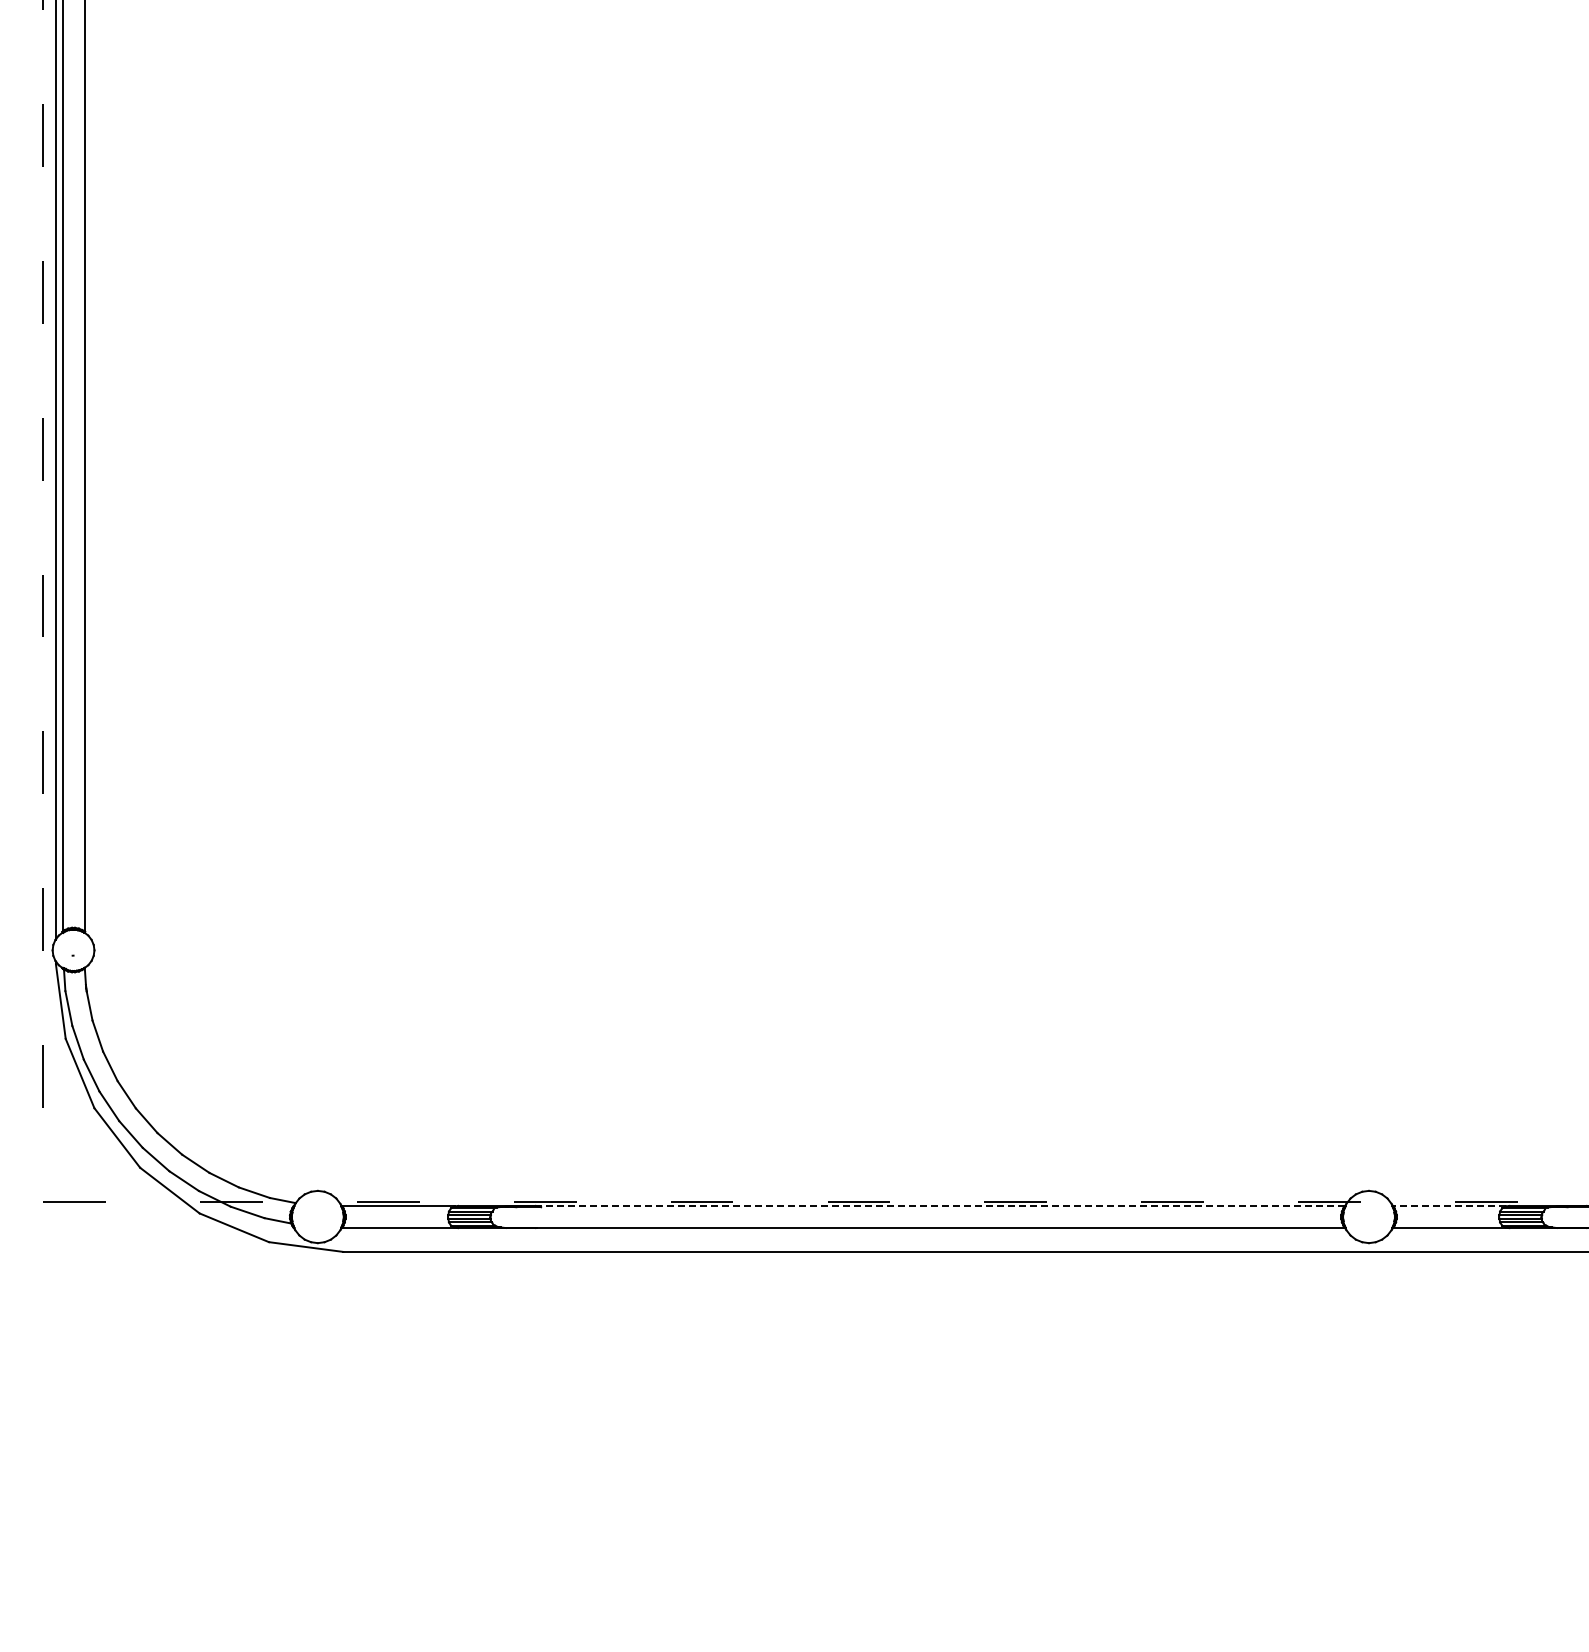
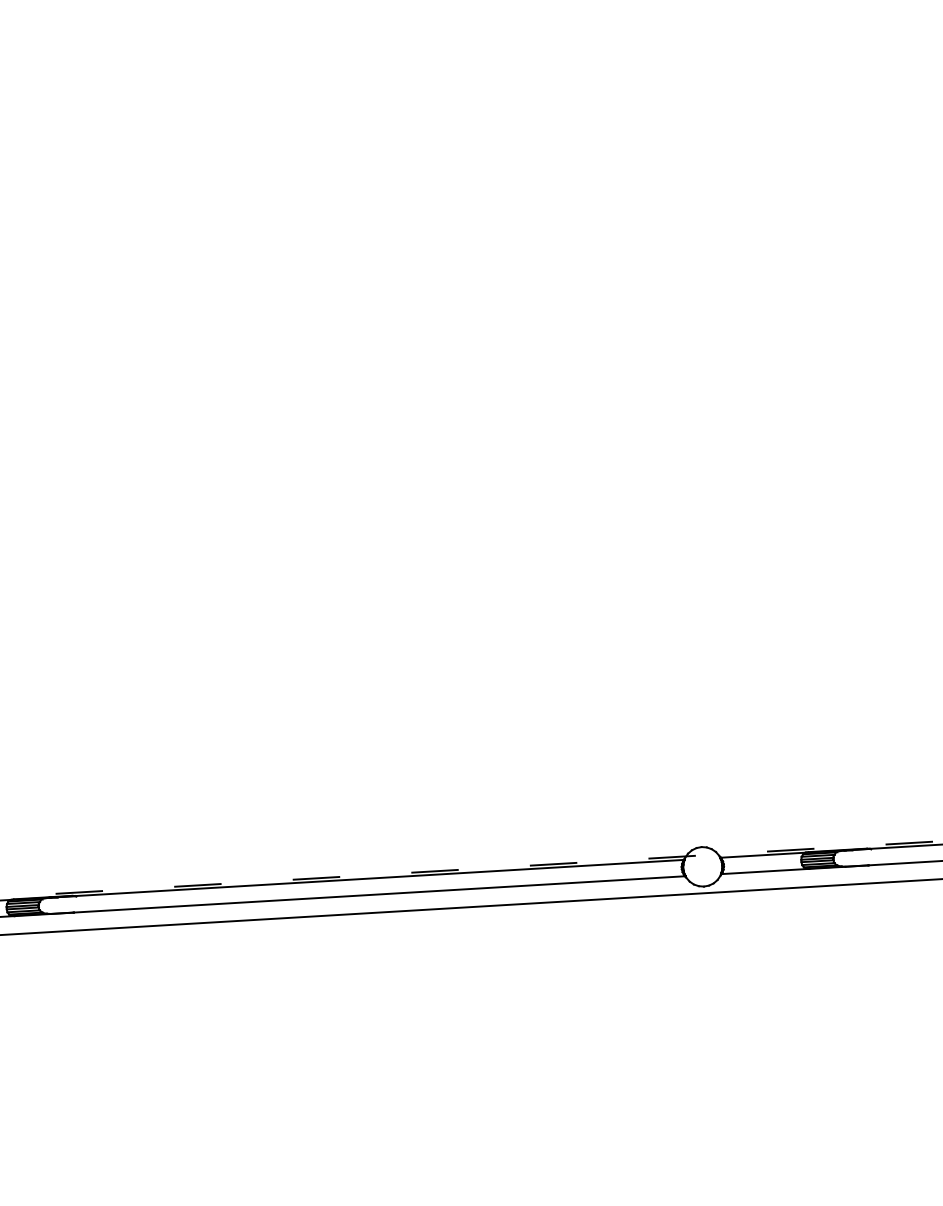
line: (942, 1206) -> (379, 878), dashed -> solid
line: (1449, 1206) -> (763, 855), dashed -> solid

